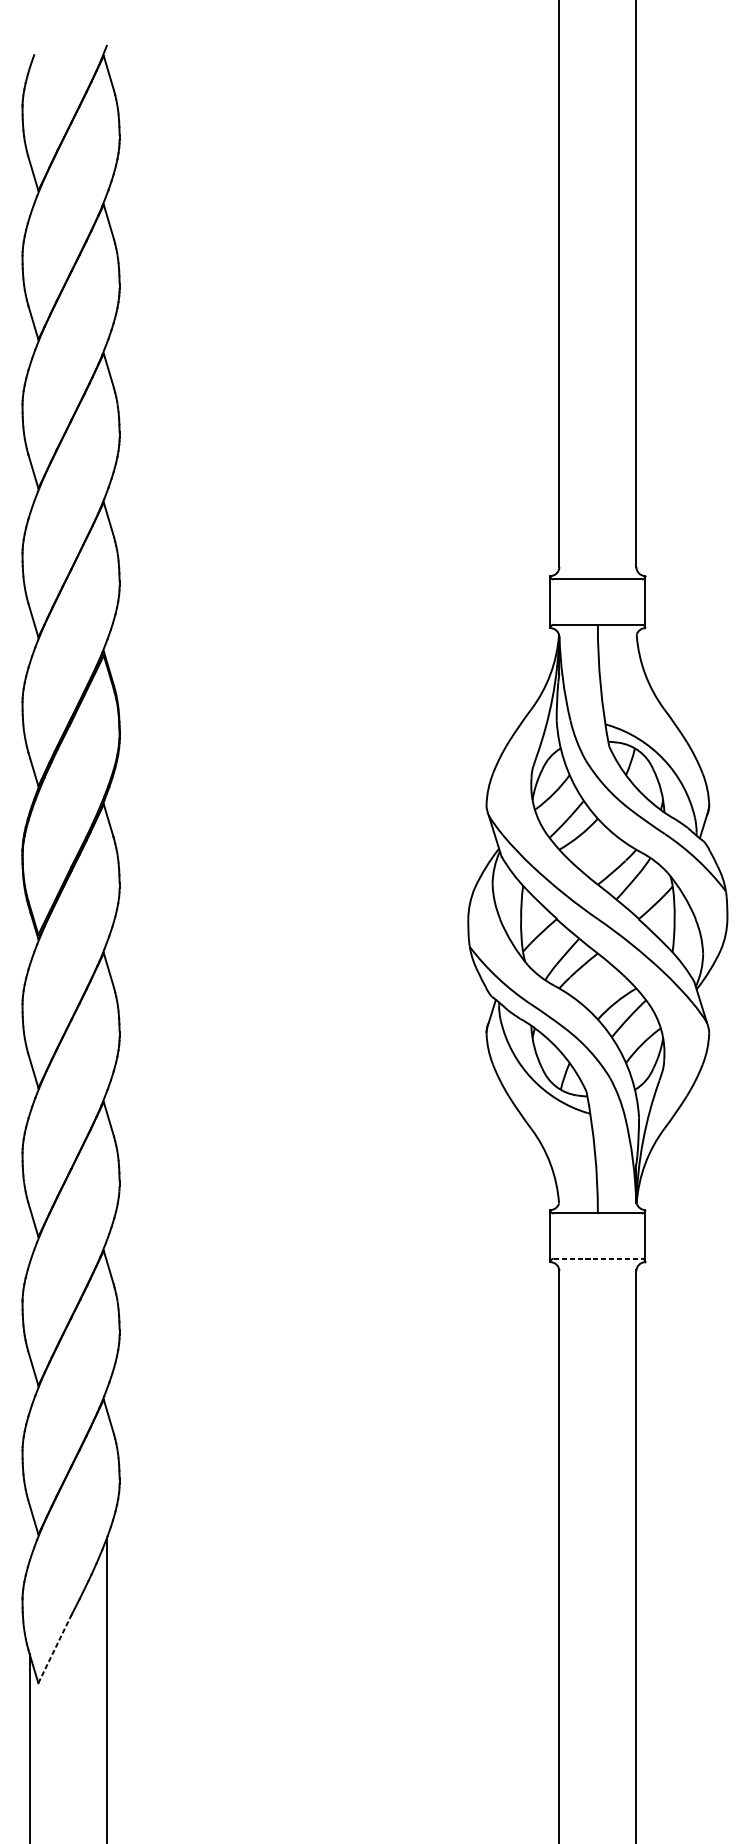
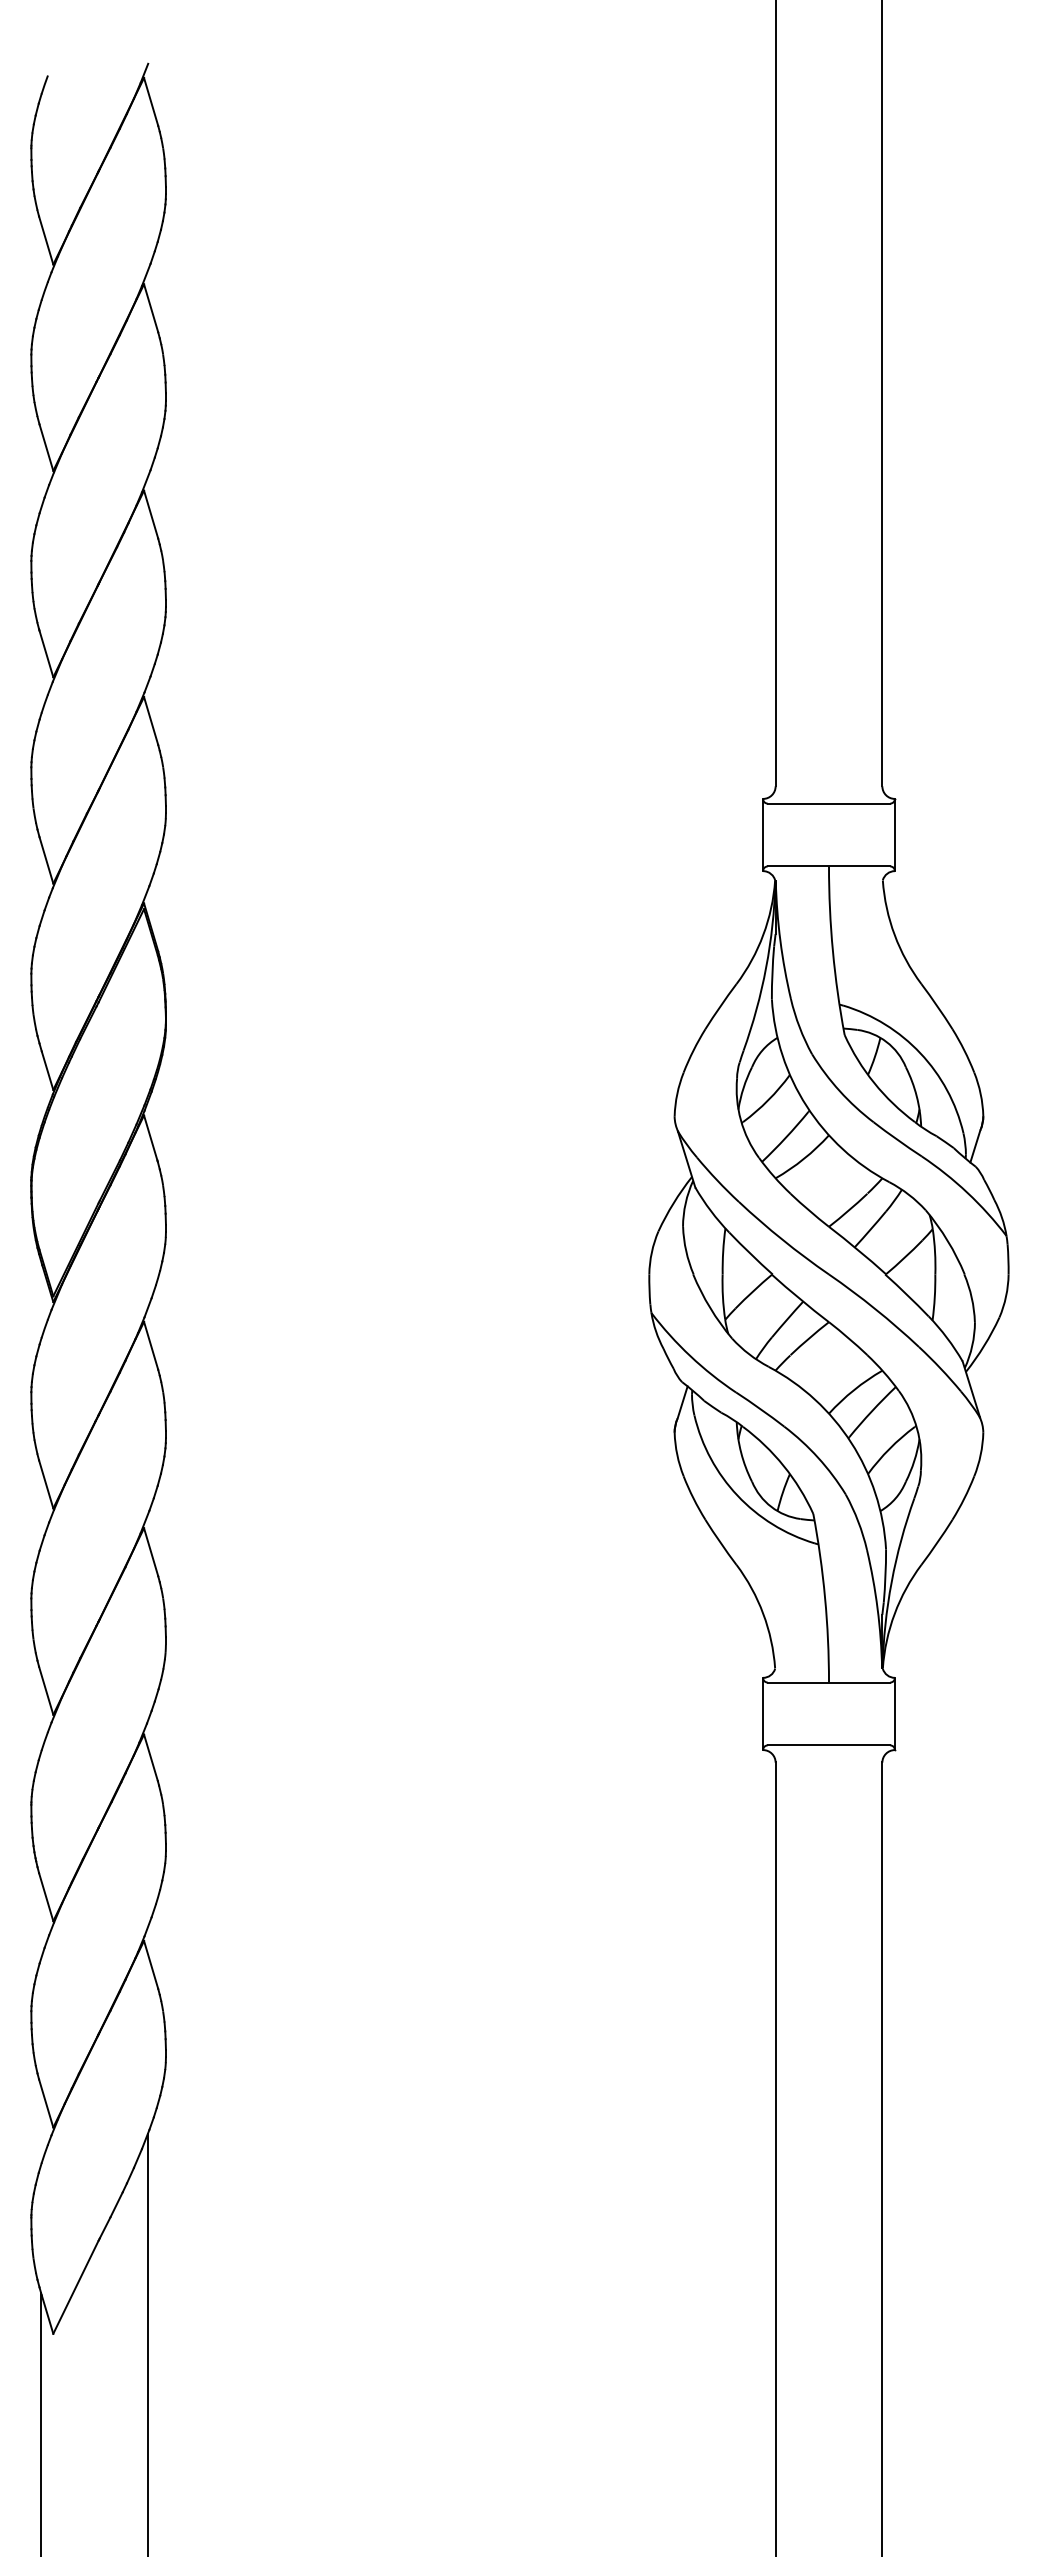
line: (598, 1258) -> (829, 1745), dashed -> solid
line: (54, 1649) -> (75, 2287), dashed -> solid

